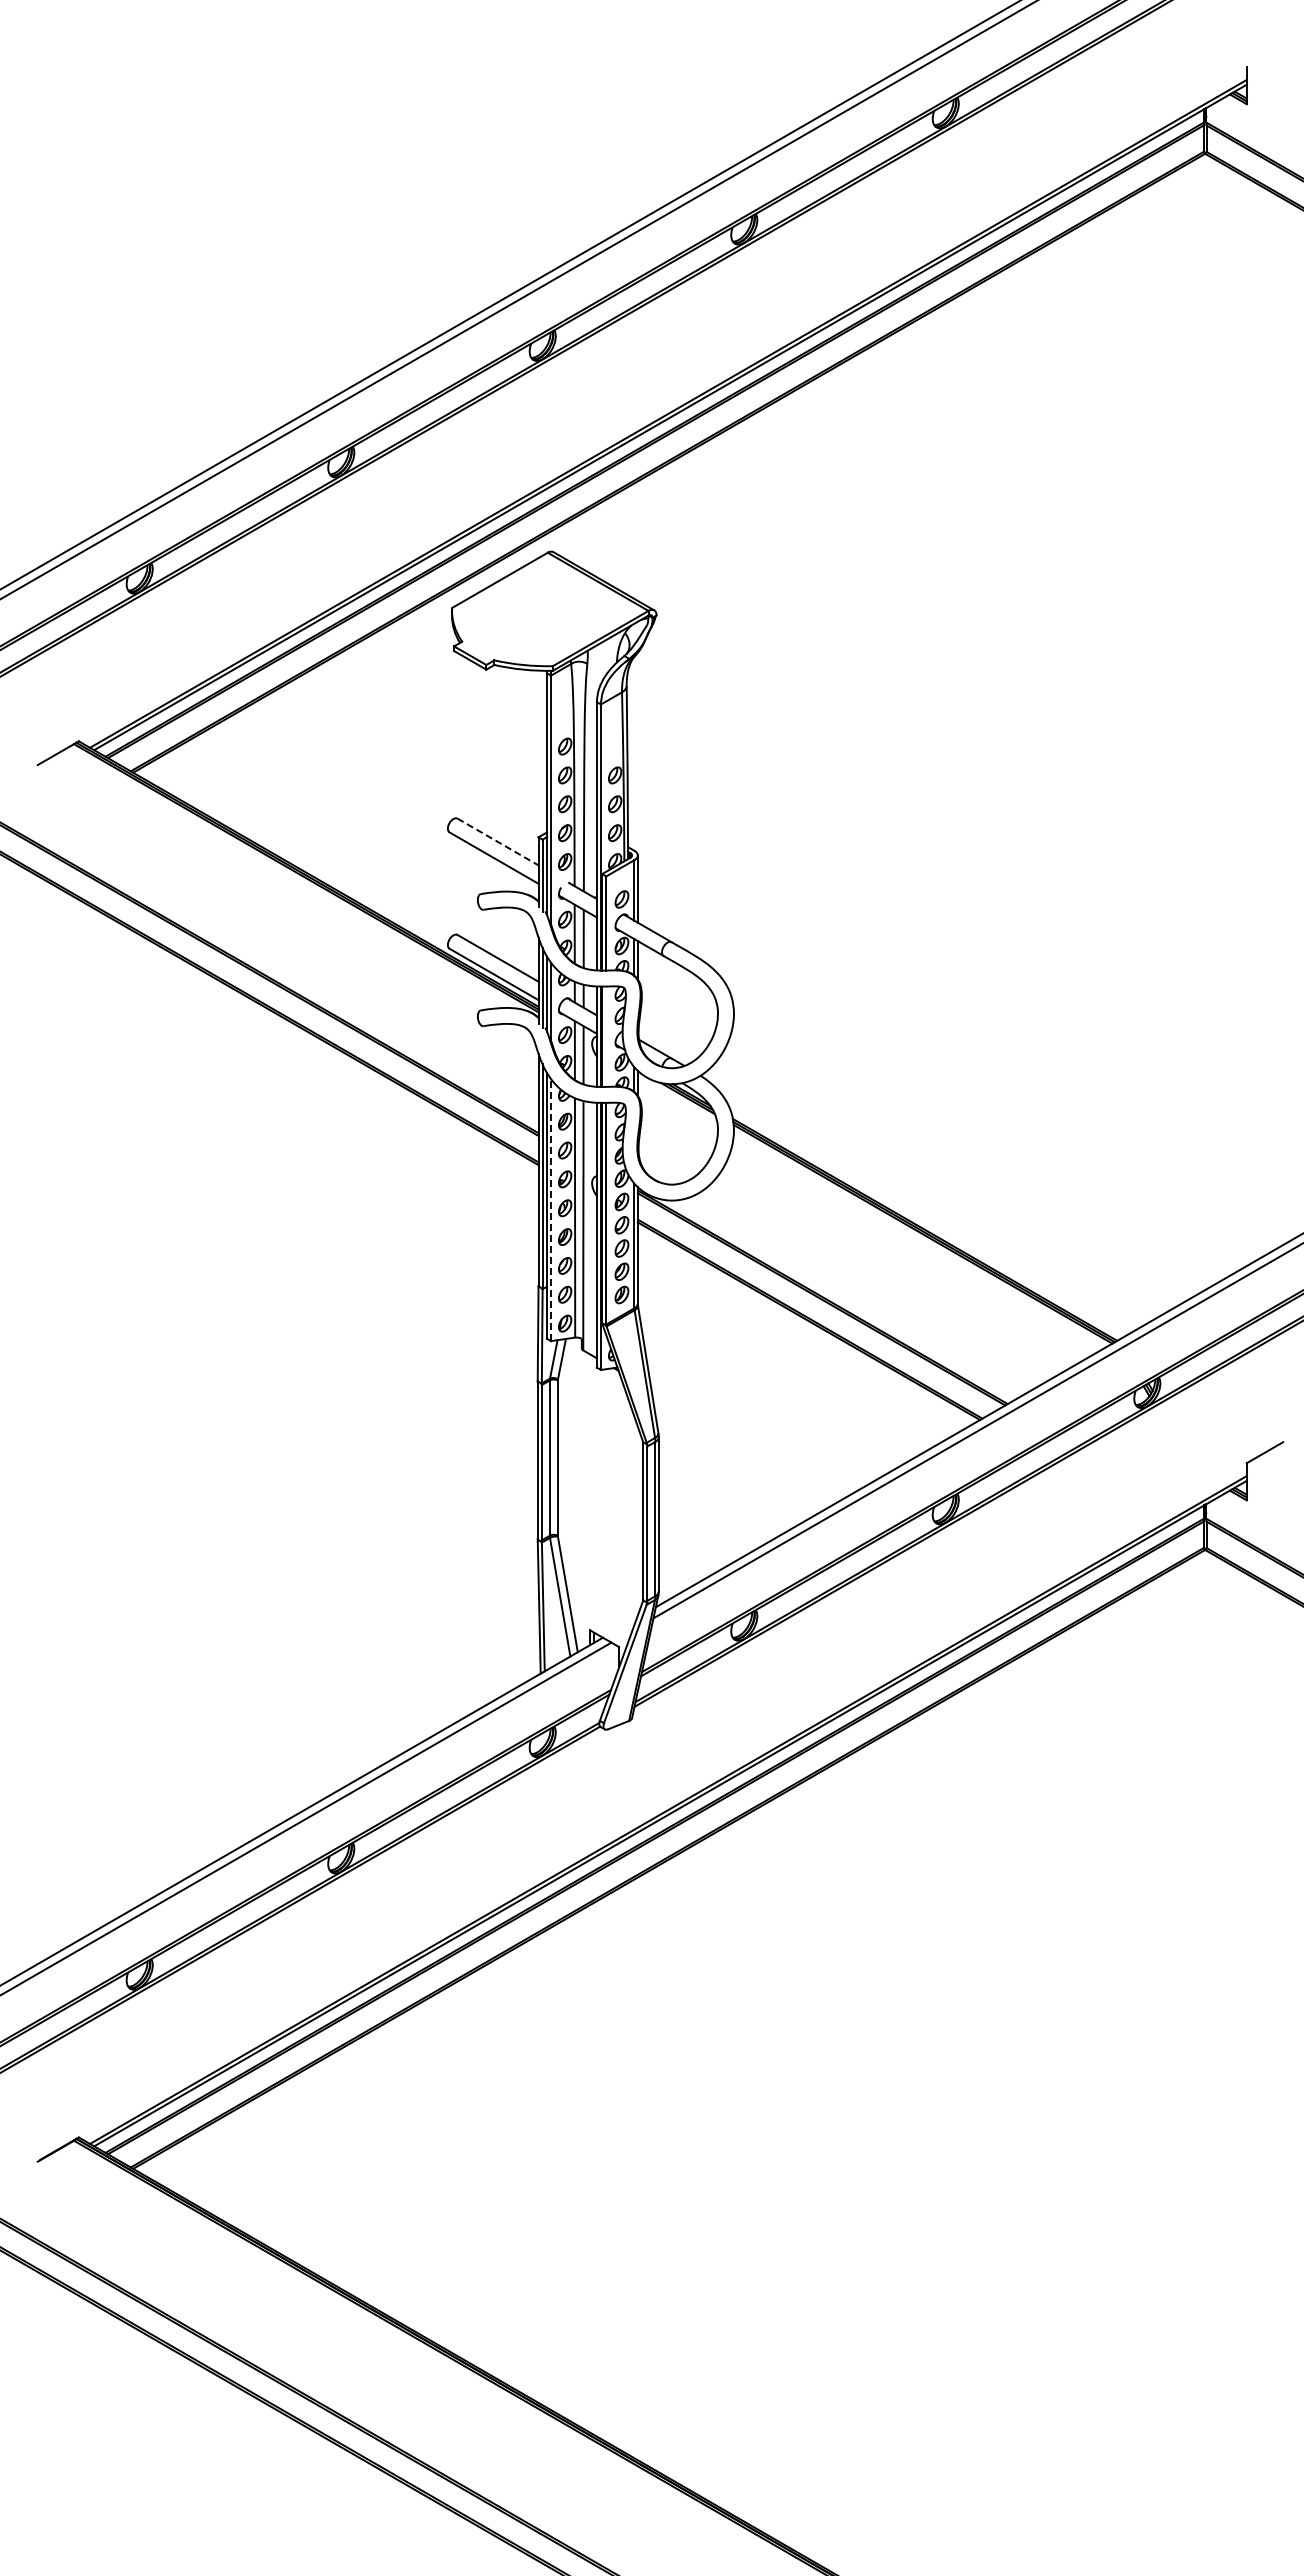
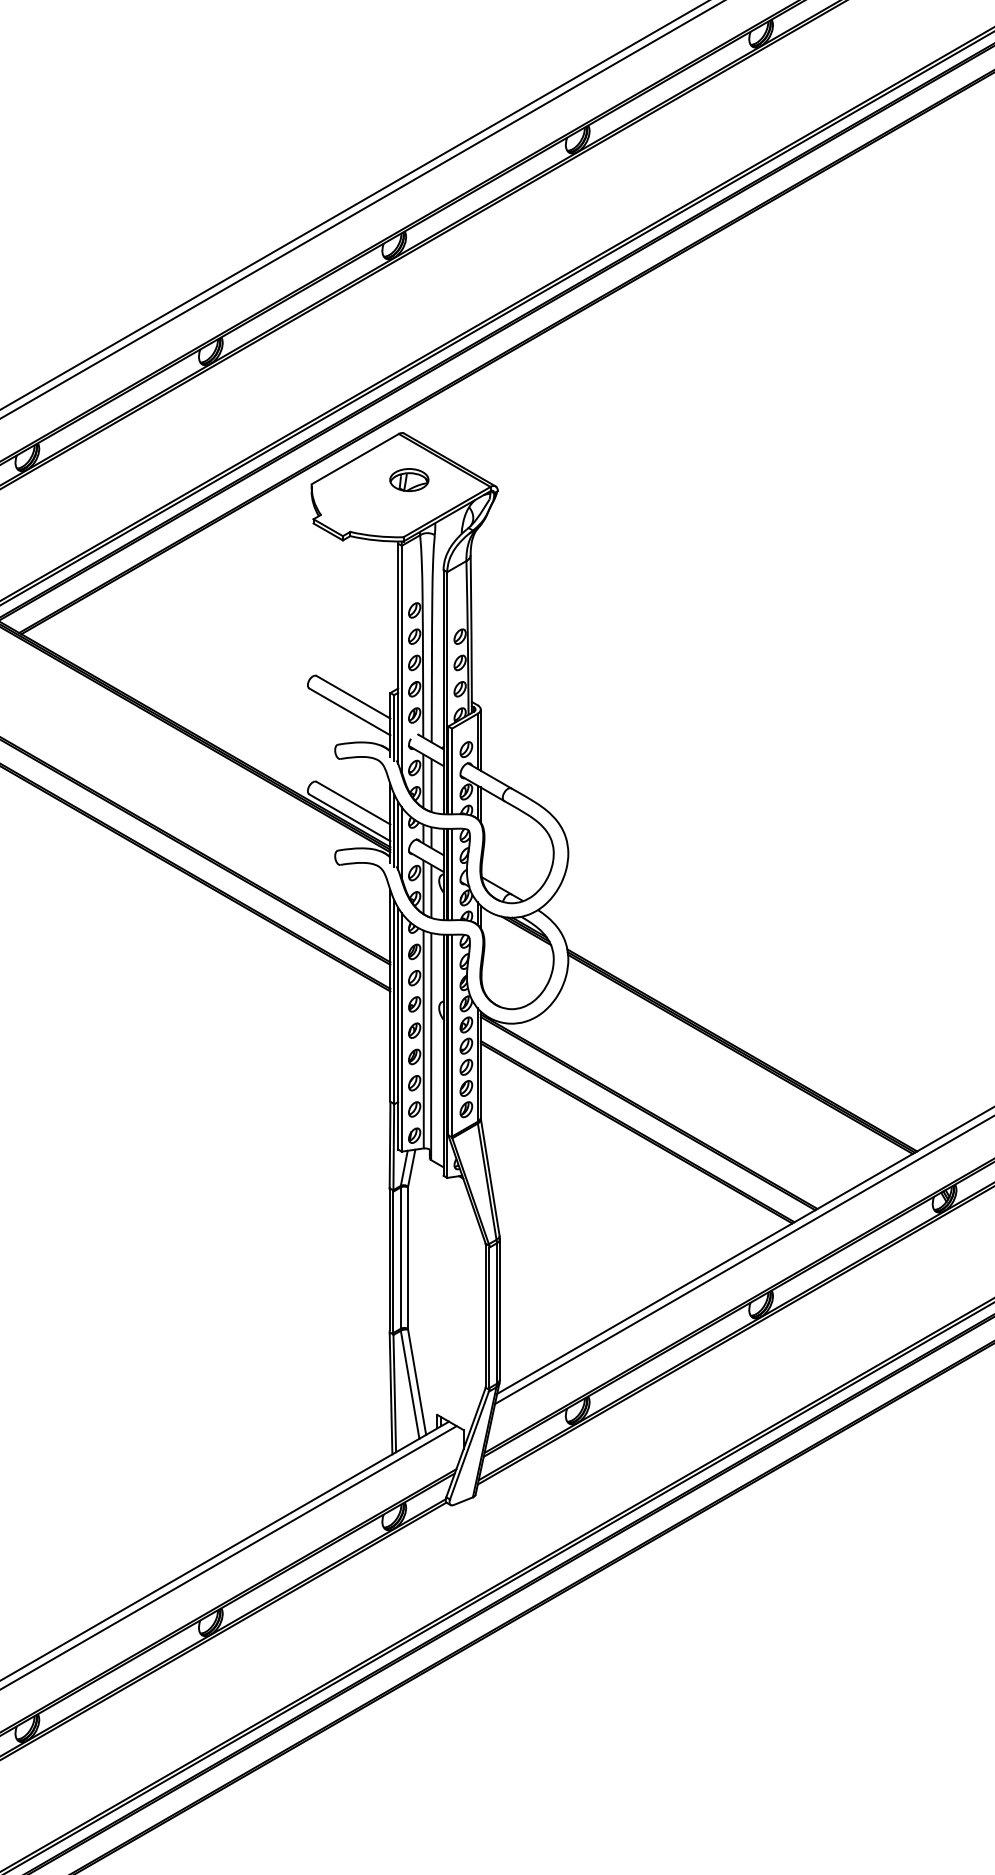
part: (559, 603) -> (409, 480), added
line: (498, 841) -> (353, 696), dashed -> solid
line: (606, 1036) -> (452, 874), added
line: (551, 1209) -> (402, 1031), dashed -> solid

